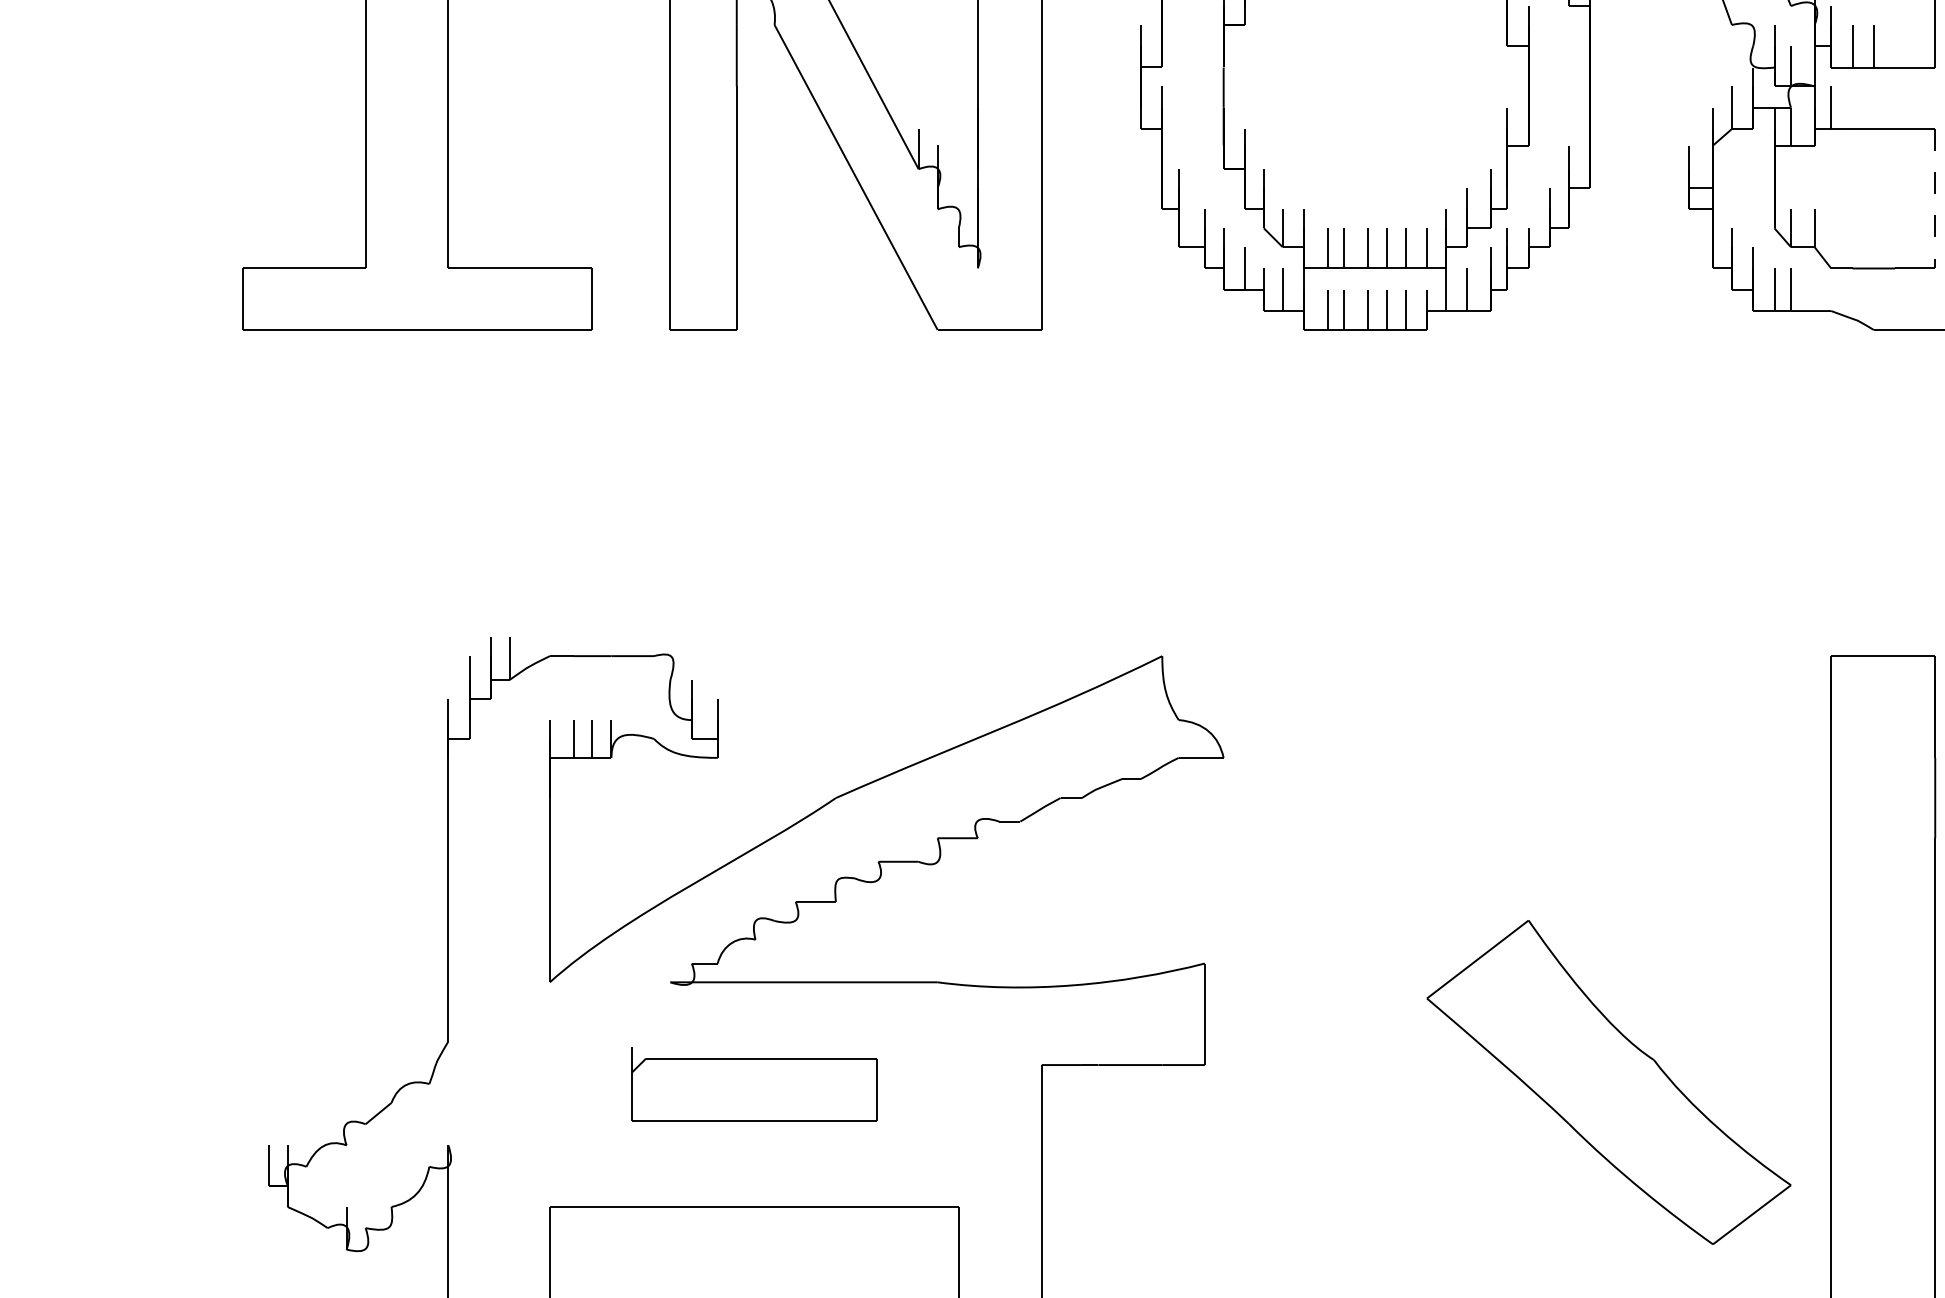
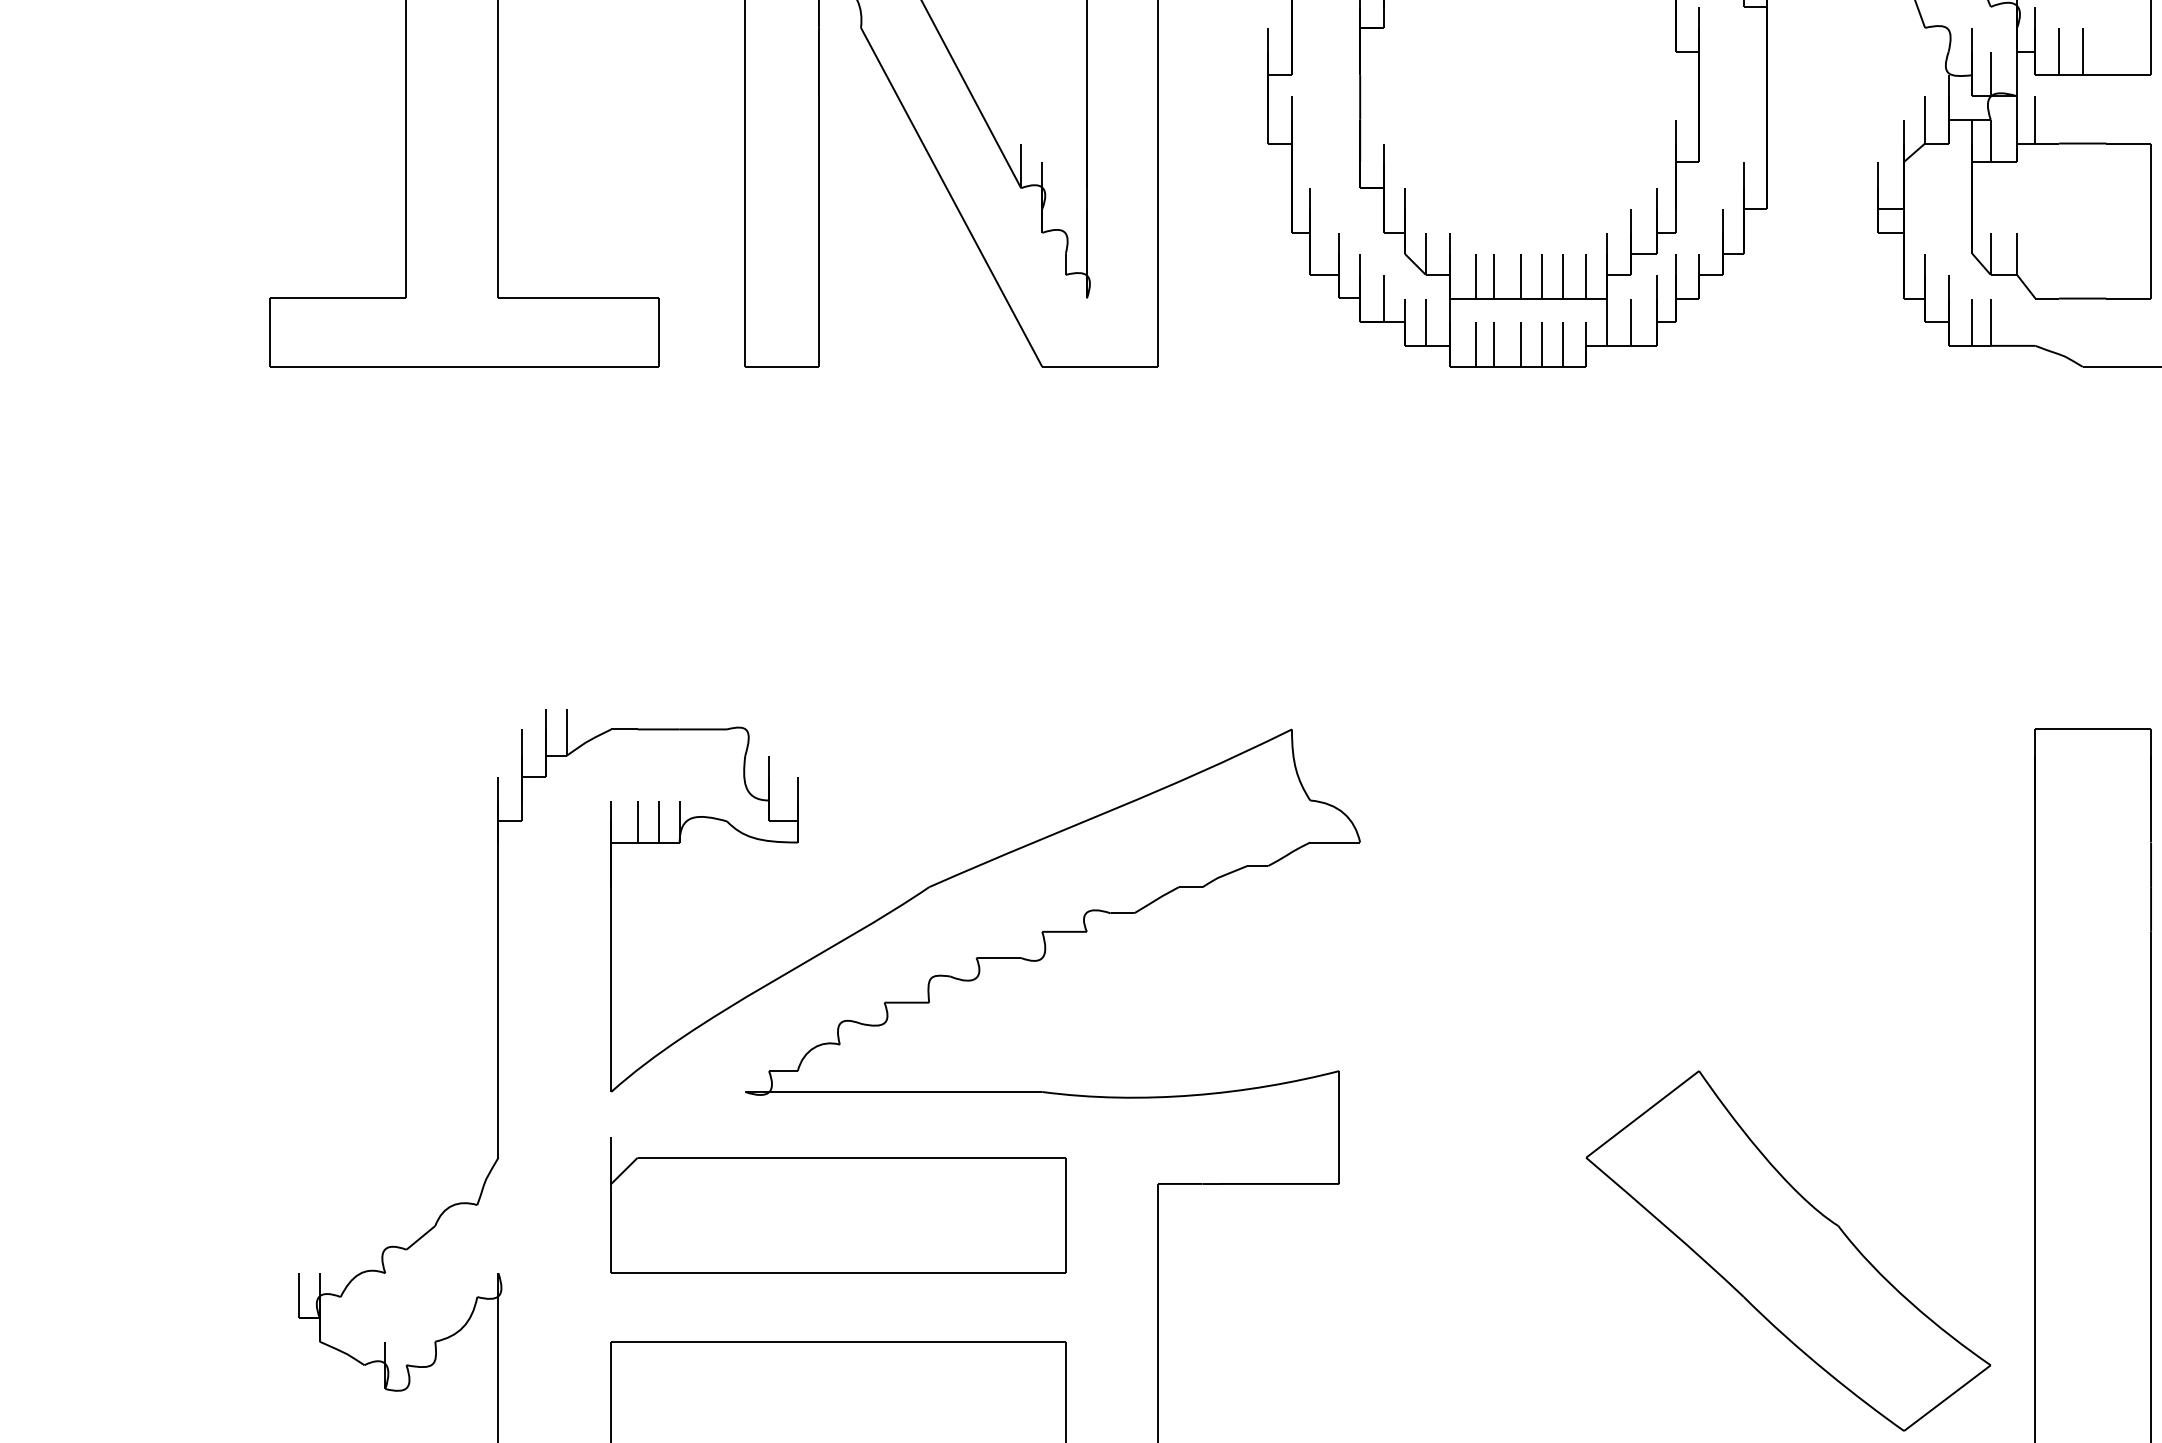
line: (1935, 198) -> (2151, 220), dashed -> solid
part: (1608, 1082) -> (1787, 1251), moved
part: (754, 1084) -> (838, 1205), size x1.67

